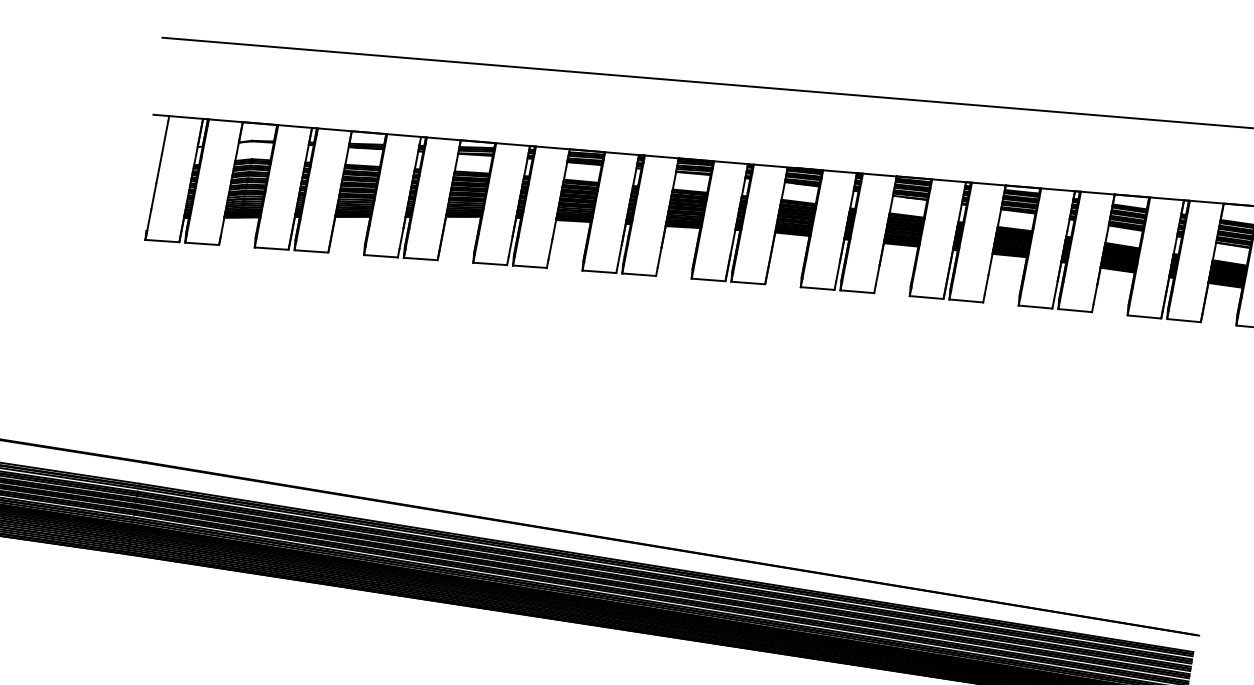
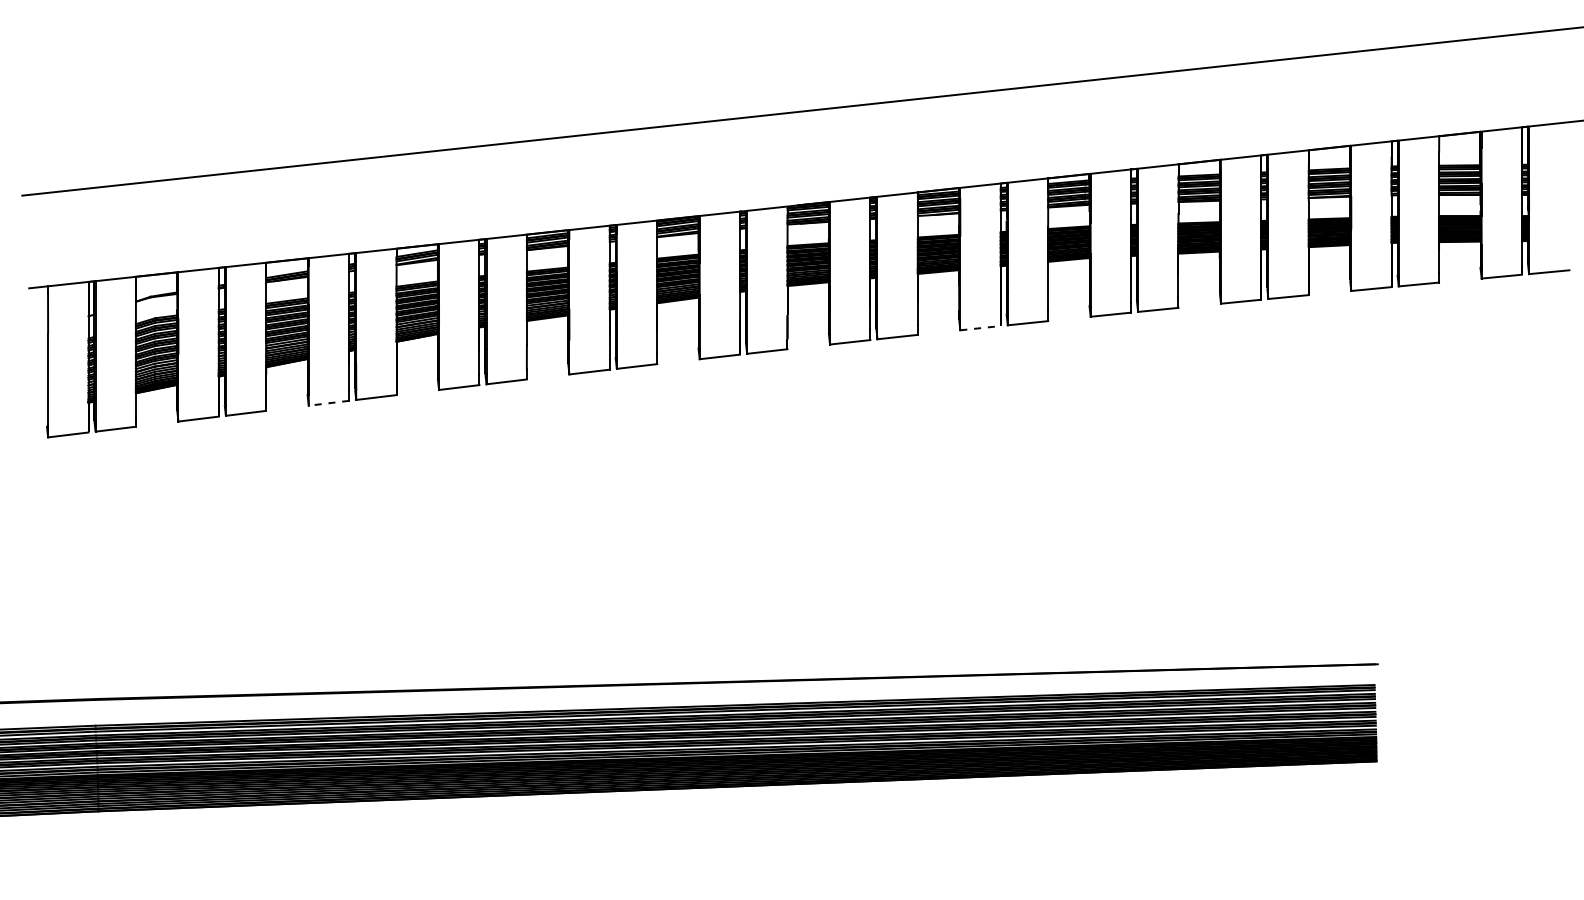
line: (380, 256) -> (328, 403), solid -> dashed
line: (927, 297) -> (981, 328), solid -> dashed

